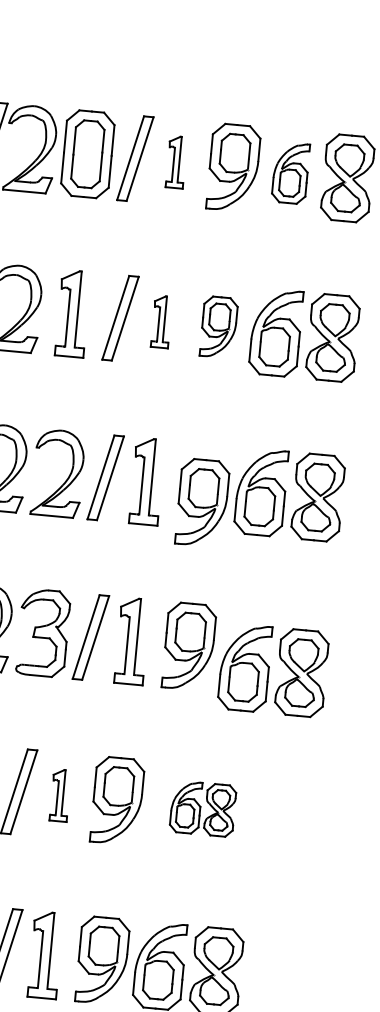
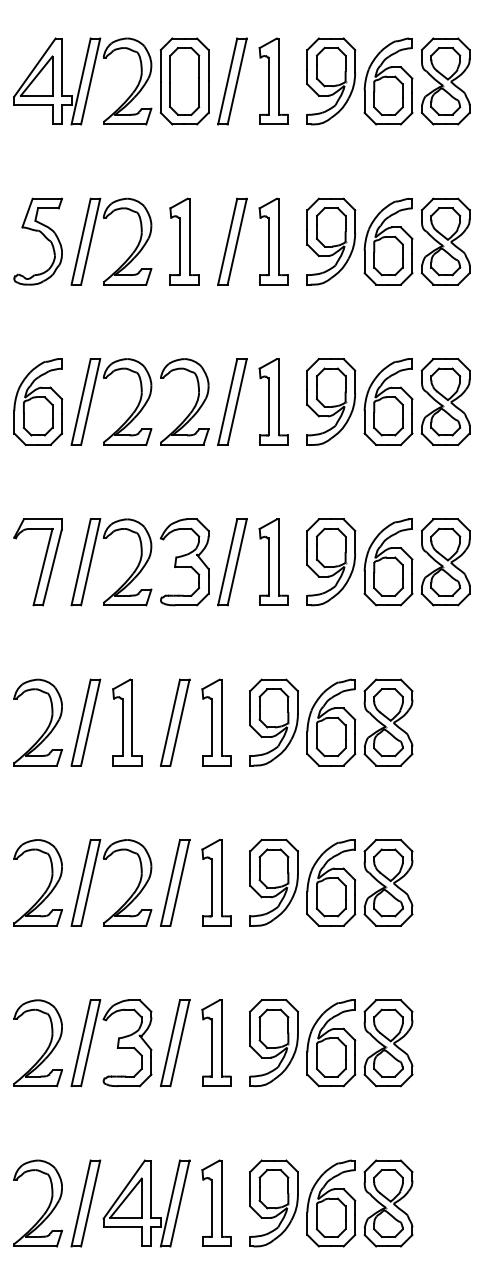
part: (176, 161) -> (273, 80), size x1.67
part: (290, 173) -> (388, 81), size x1.43
part: (161, 321) -> (273, 241), size x1.67
part: (219, 327) -> (331, 241), size x1.43
part: (202, 502) -> (331, 401), moved
part: (272, 670) -> (416, 562), moved
part: (60, 795) -> (216, 722), size x1.67
part: (202, 808) -> (359, 722), size x1.67

